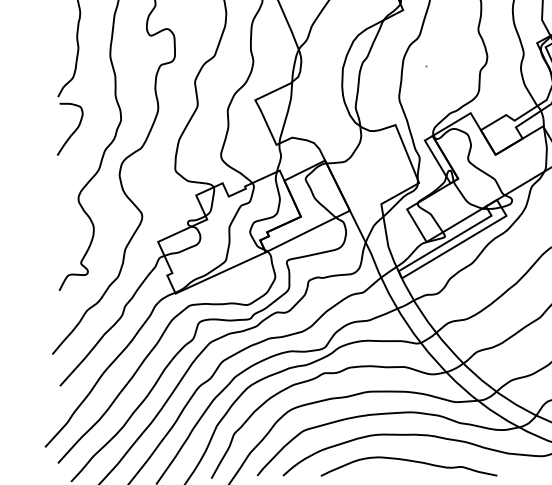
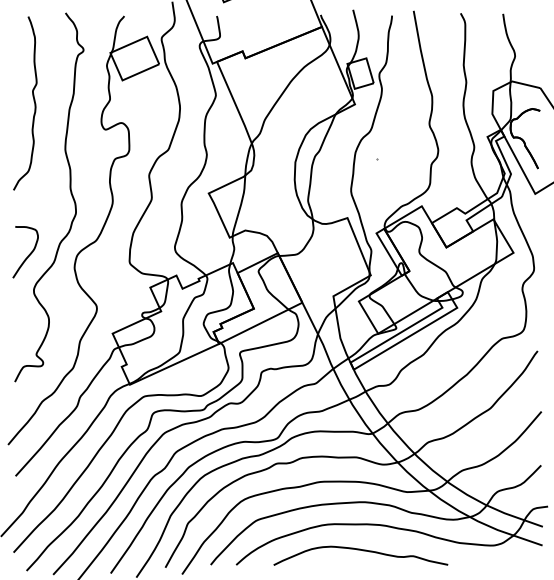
curve: (73, 131) -> (28, 254), moved

